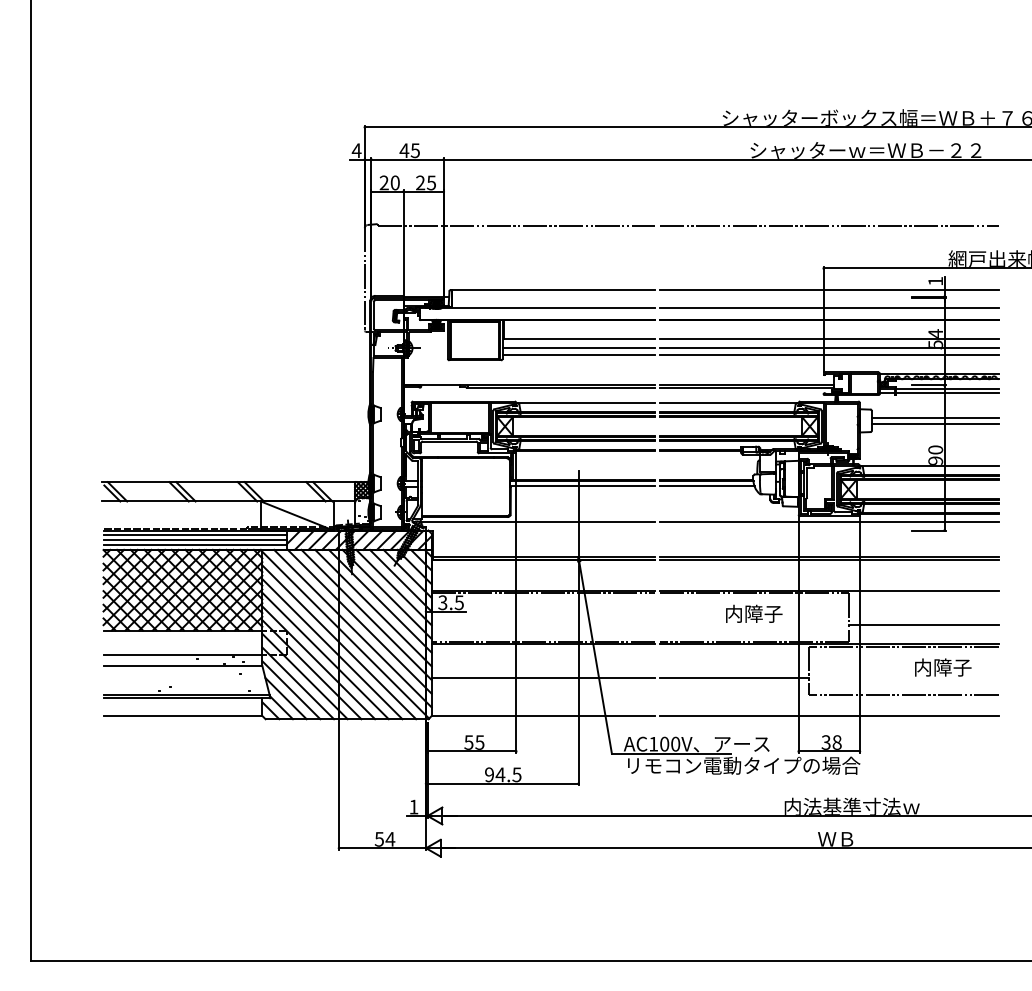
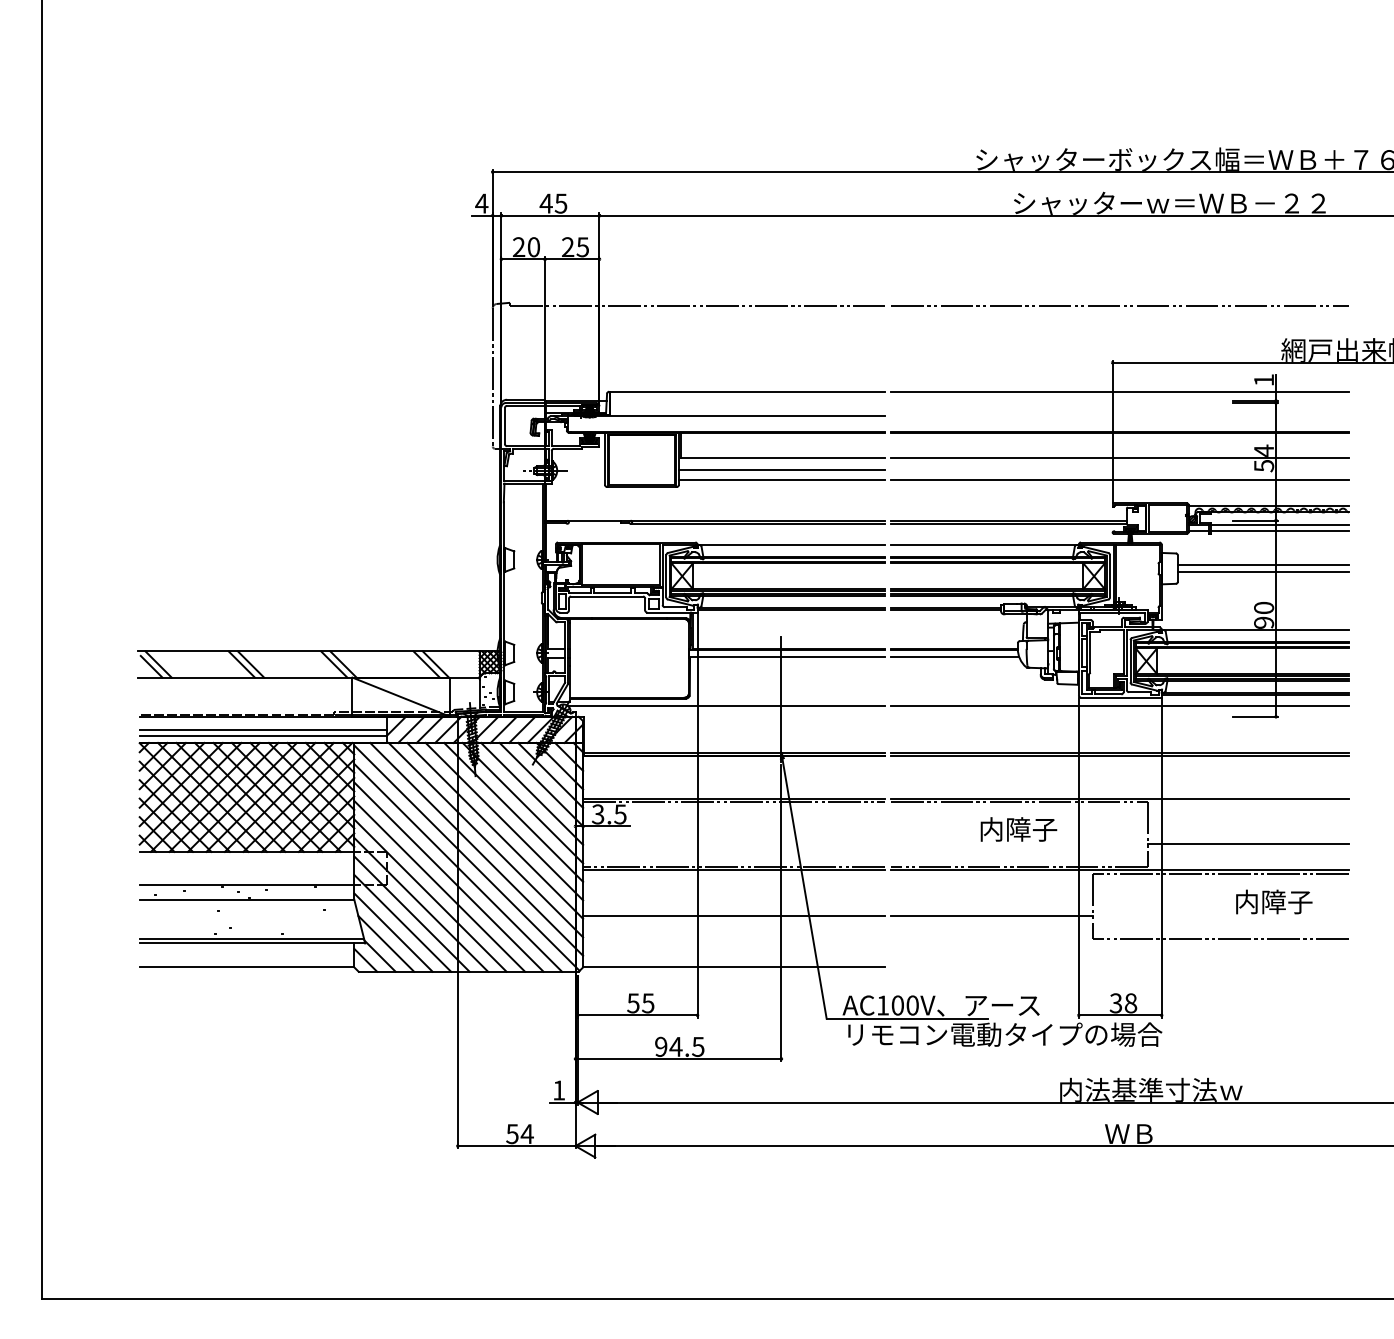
line: (828, 307) -> (1119, 415), removed
line: (828, 347) -> (1119, 469), removed
line: (194, 535) -> (262, 723), removed
line: (828, 715) -> (1119, 966), removed

